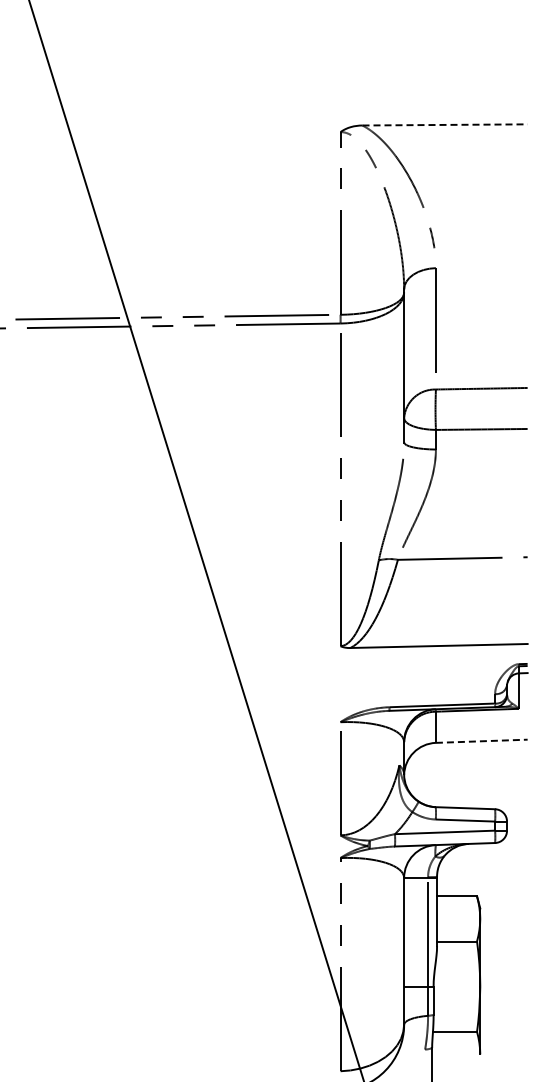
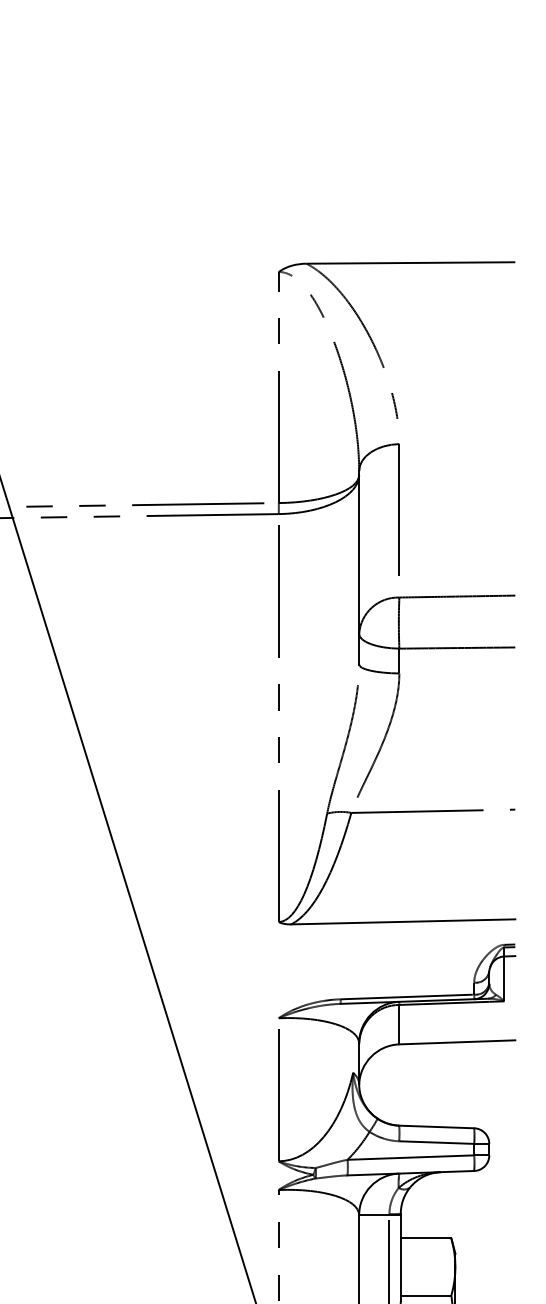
line: (444, 124) -> (410, 262), dashed -> solid
line: (481, 741) -> (456, 1042), dashed -> solid

